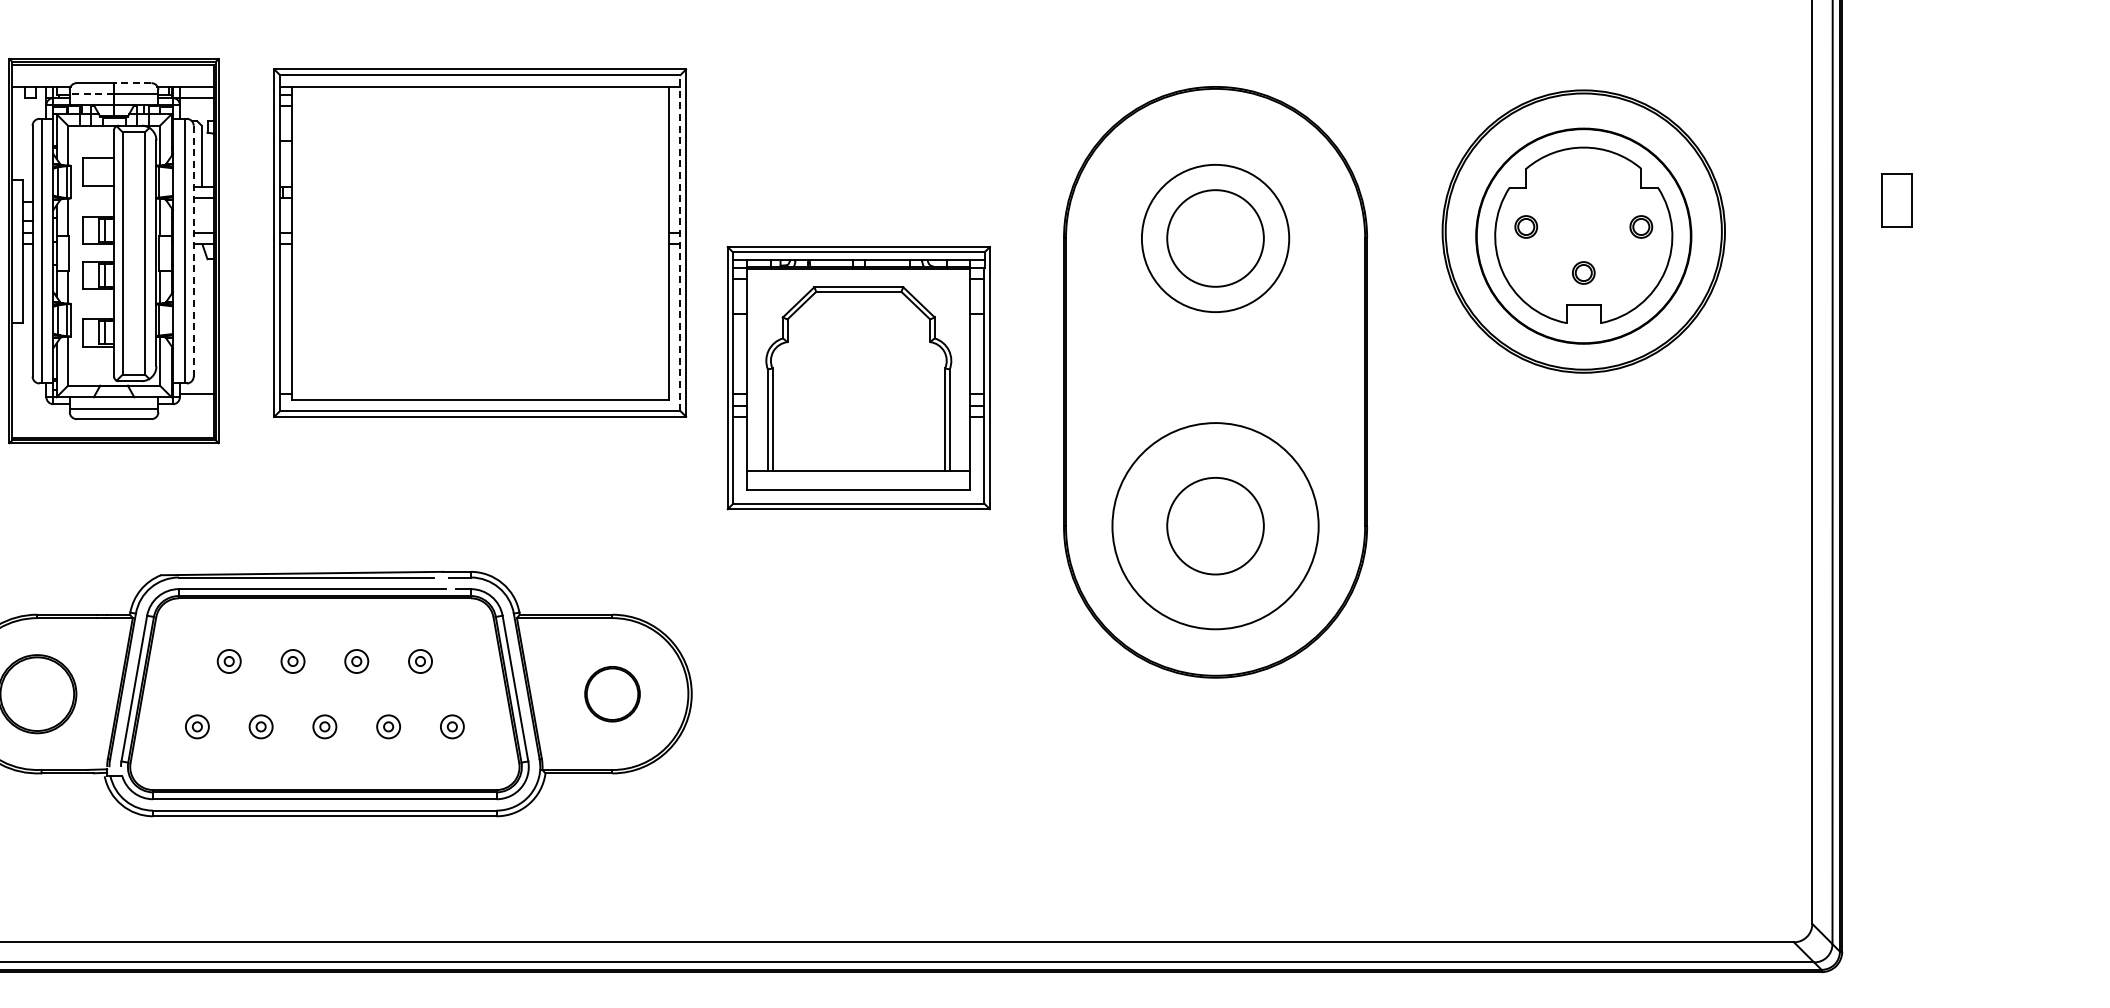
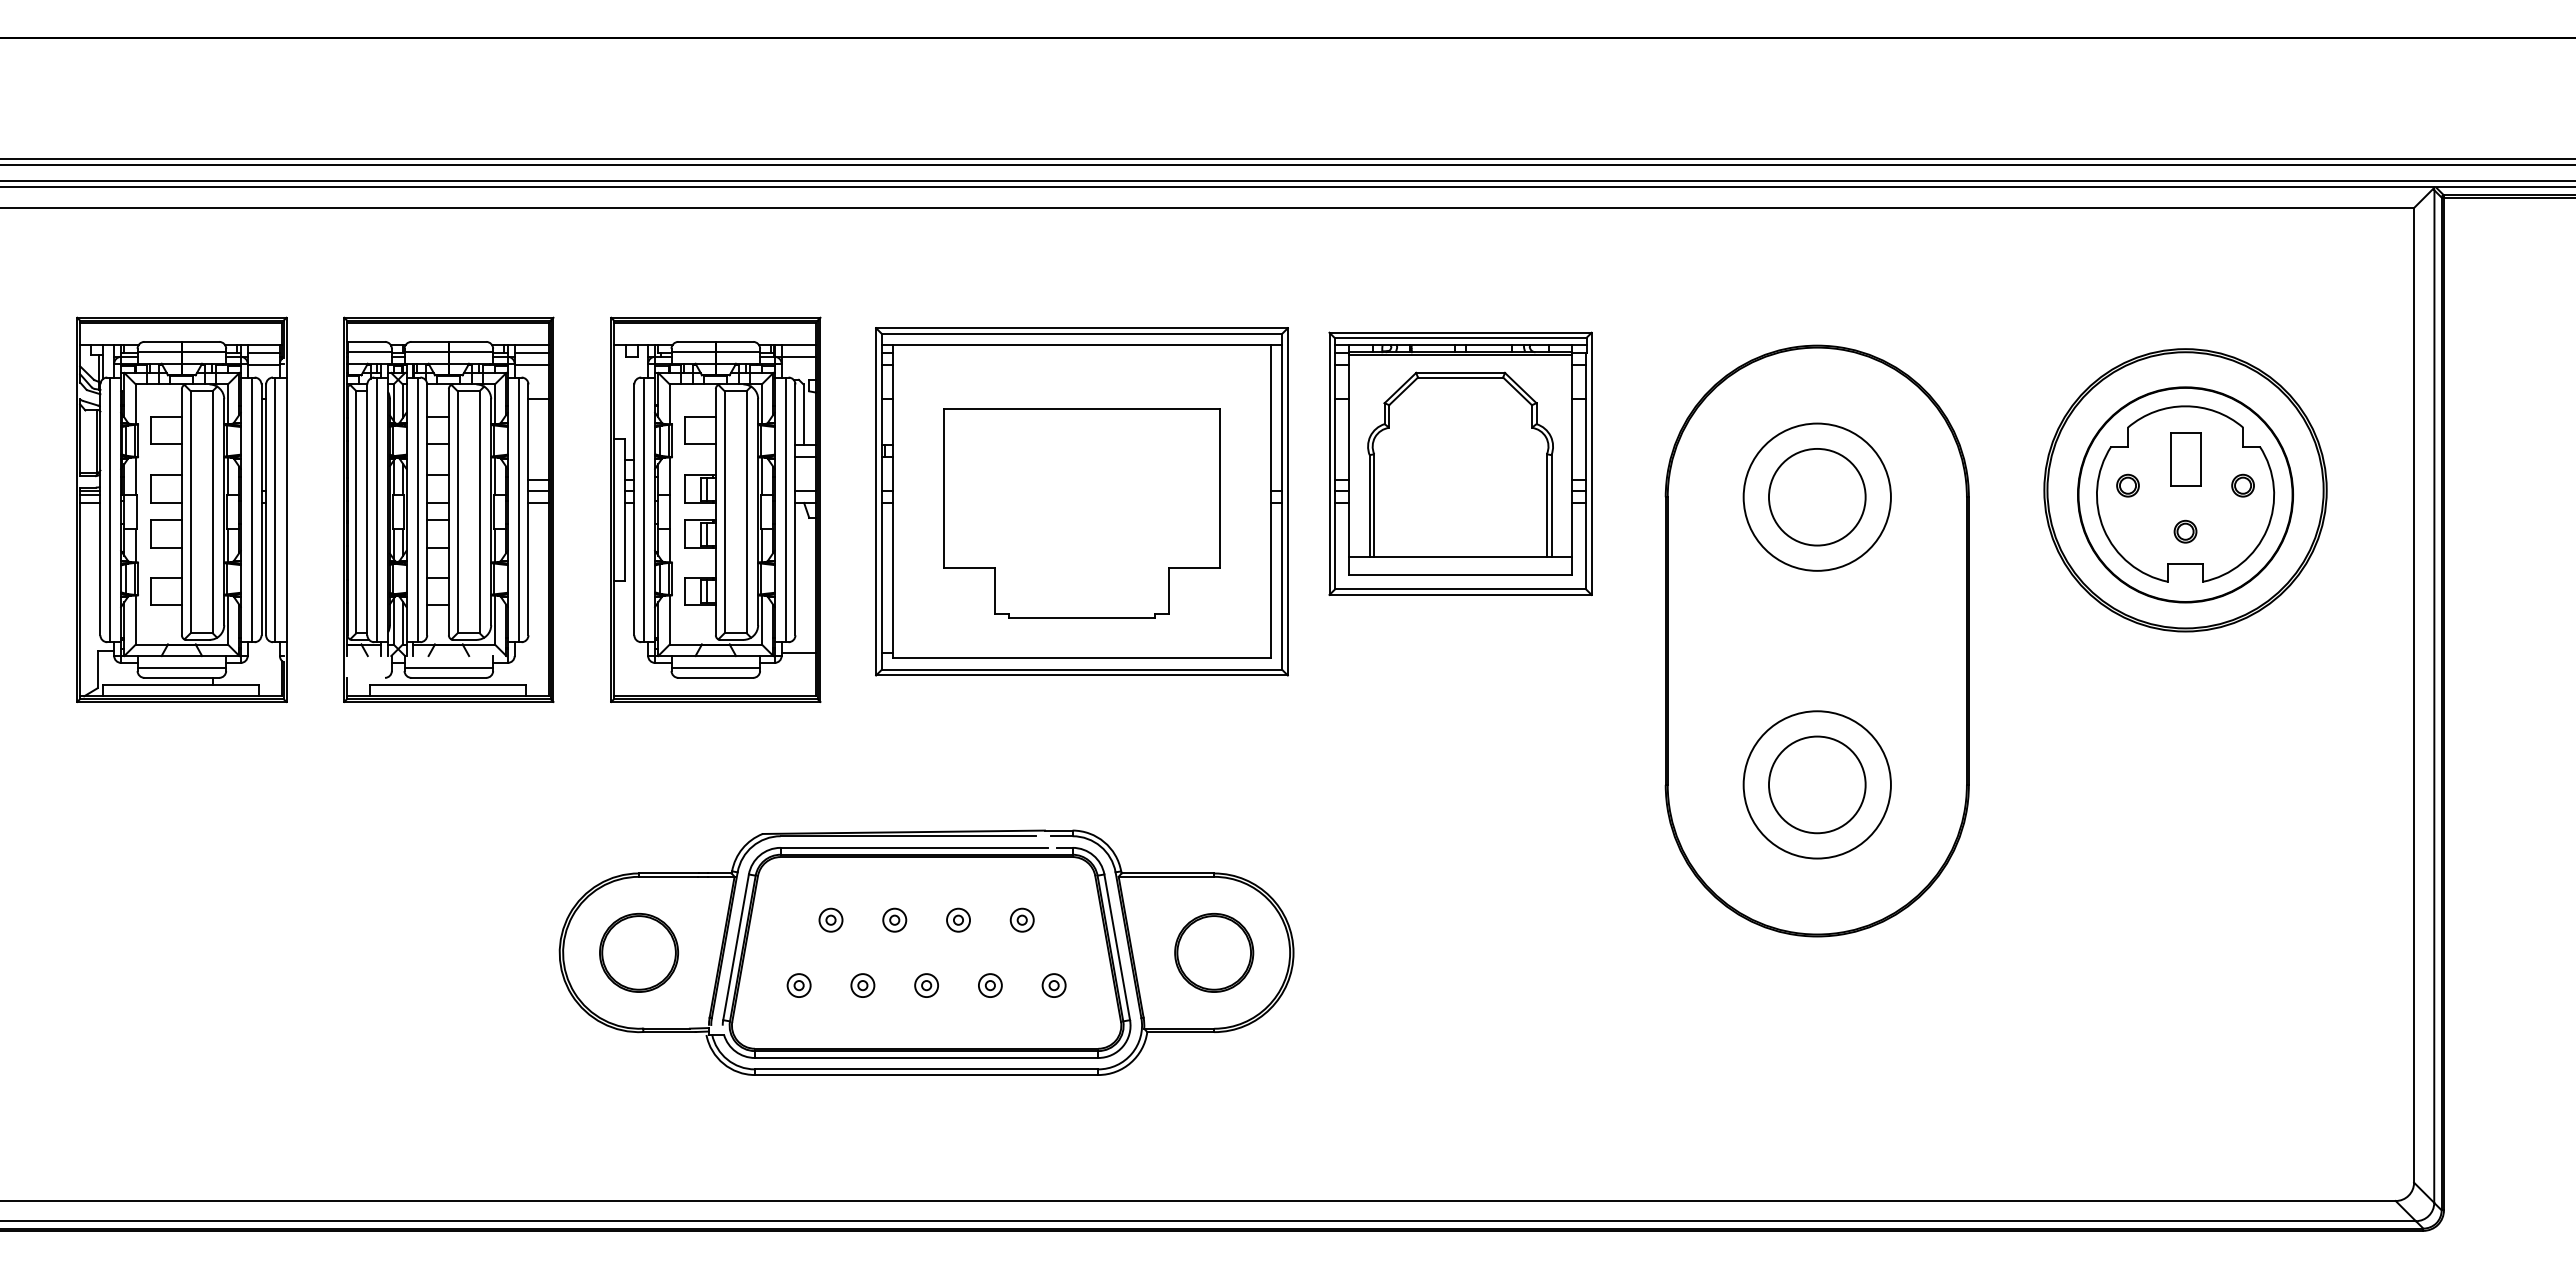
line: (132, 82) -> (734, 341), dashed -> solid
line: (91, 93) -> (693, 352), dashed -> solid
part: (1896, 200) -> (2185, 459), moved
line: (680, 242) -> (1282, 501), dashed -> solid
line: (193, 250) -> (795, 509), dashed -> solid
part: (479, 254) -> (1081, 513), added
part: (858, 377) -> (1460, 463), moved
circle: (1214, 525) -> (1816, 784), size x0.71
part: (612, 693) -> (1214, 952), size x1.43

